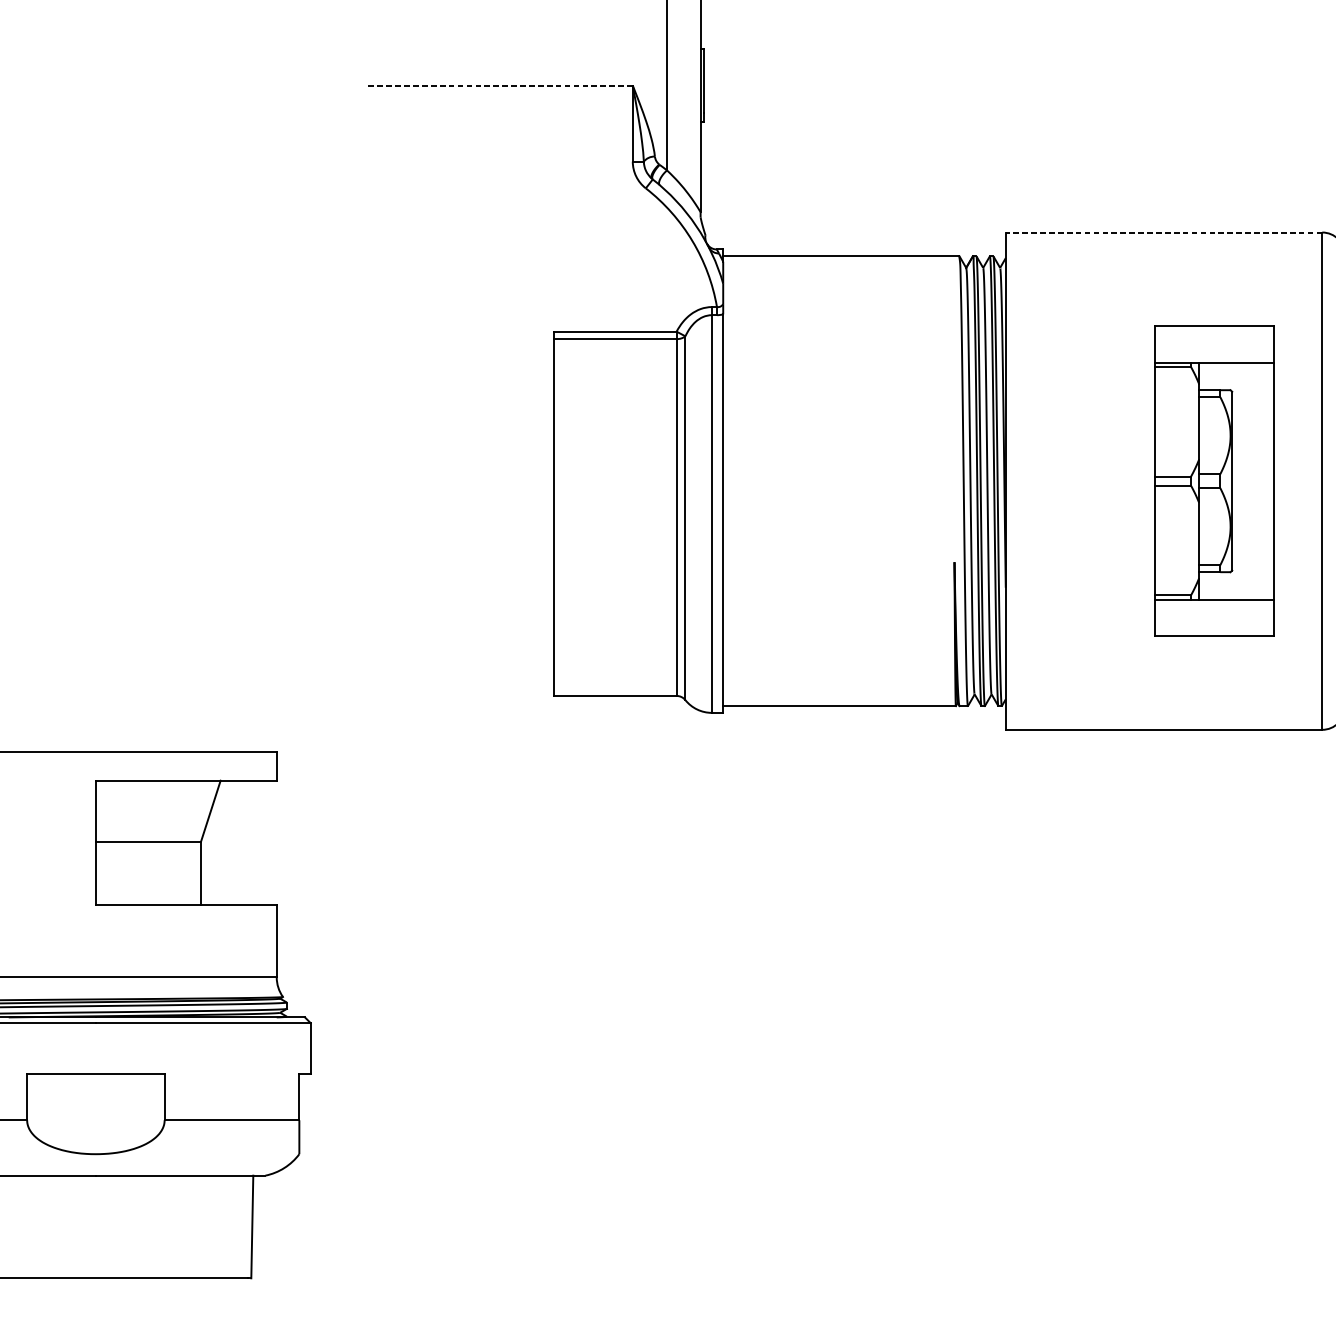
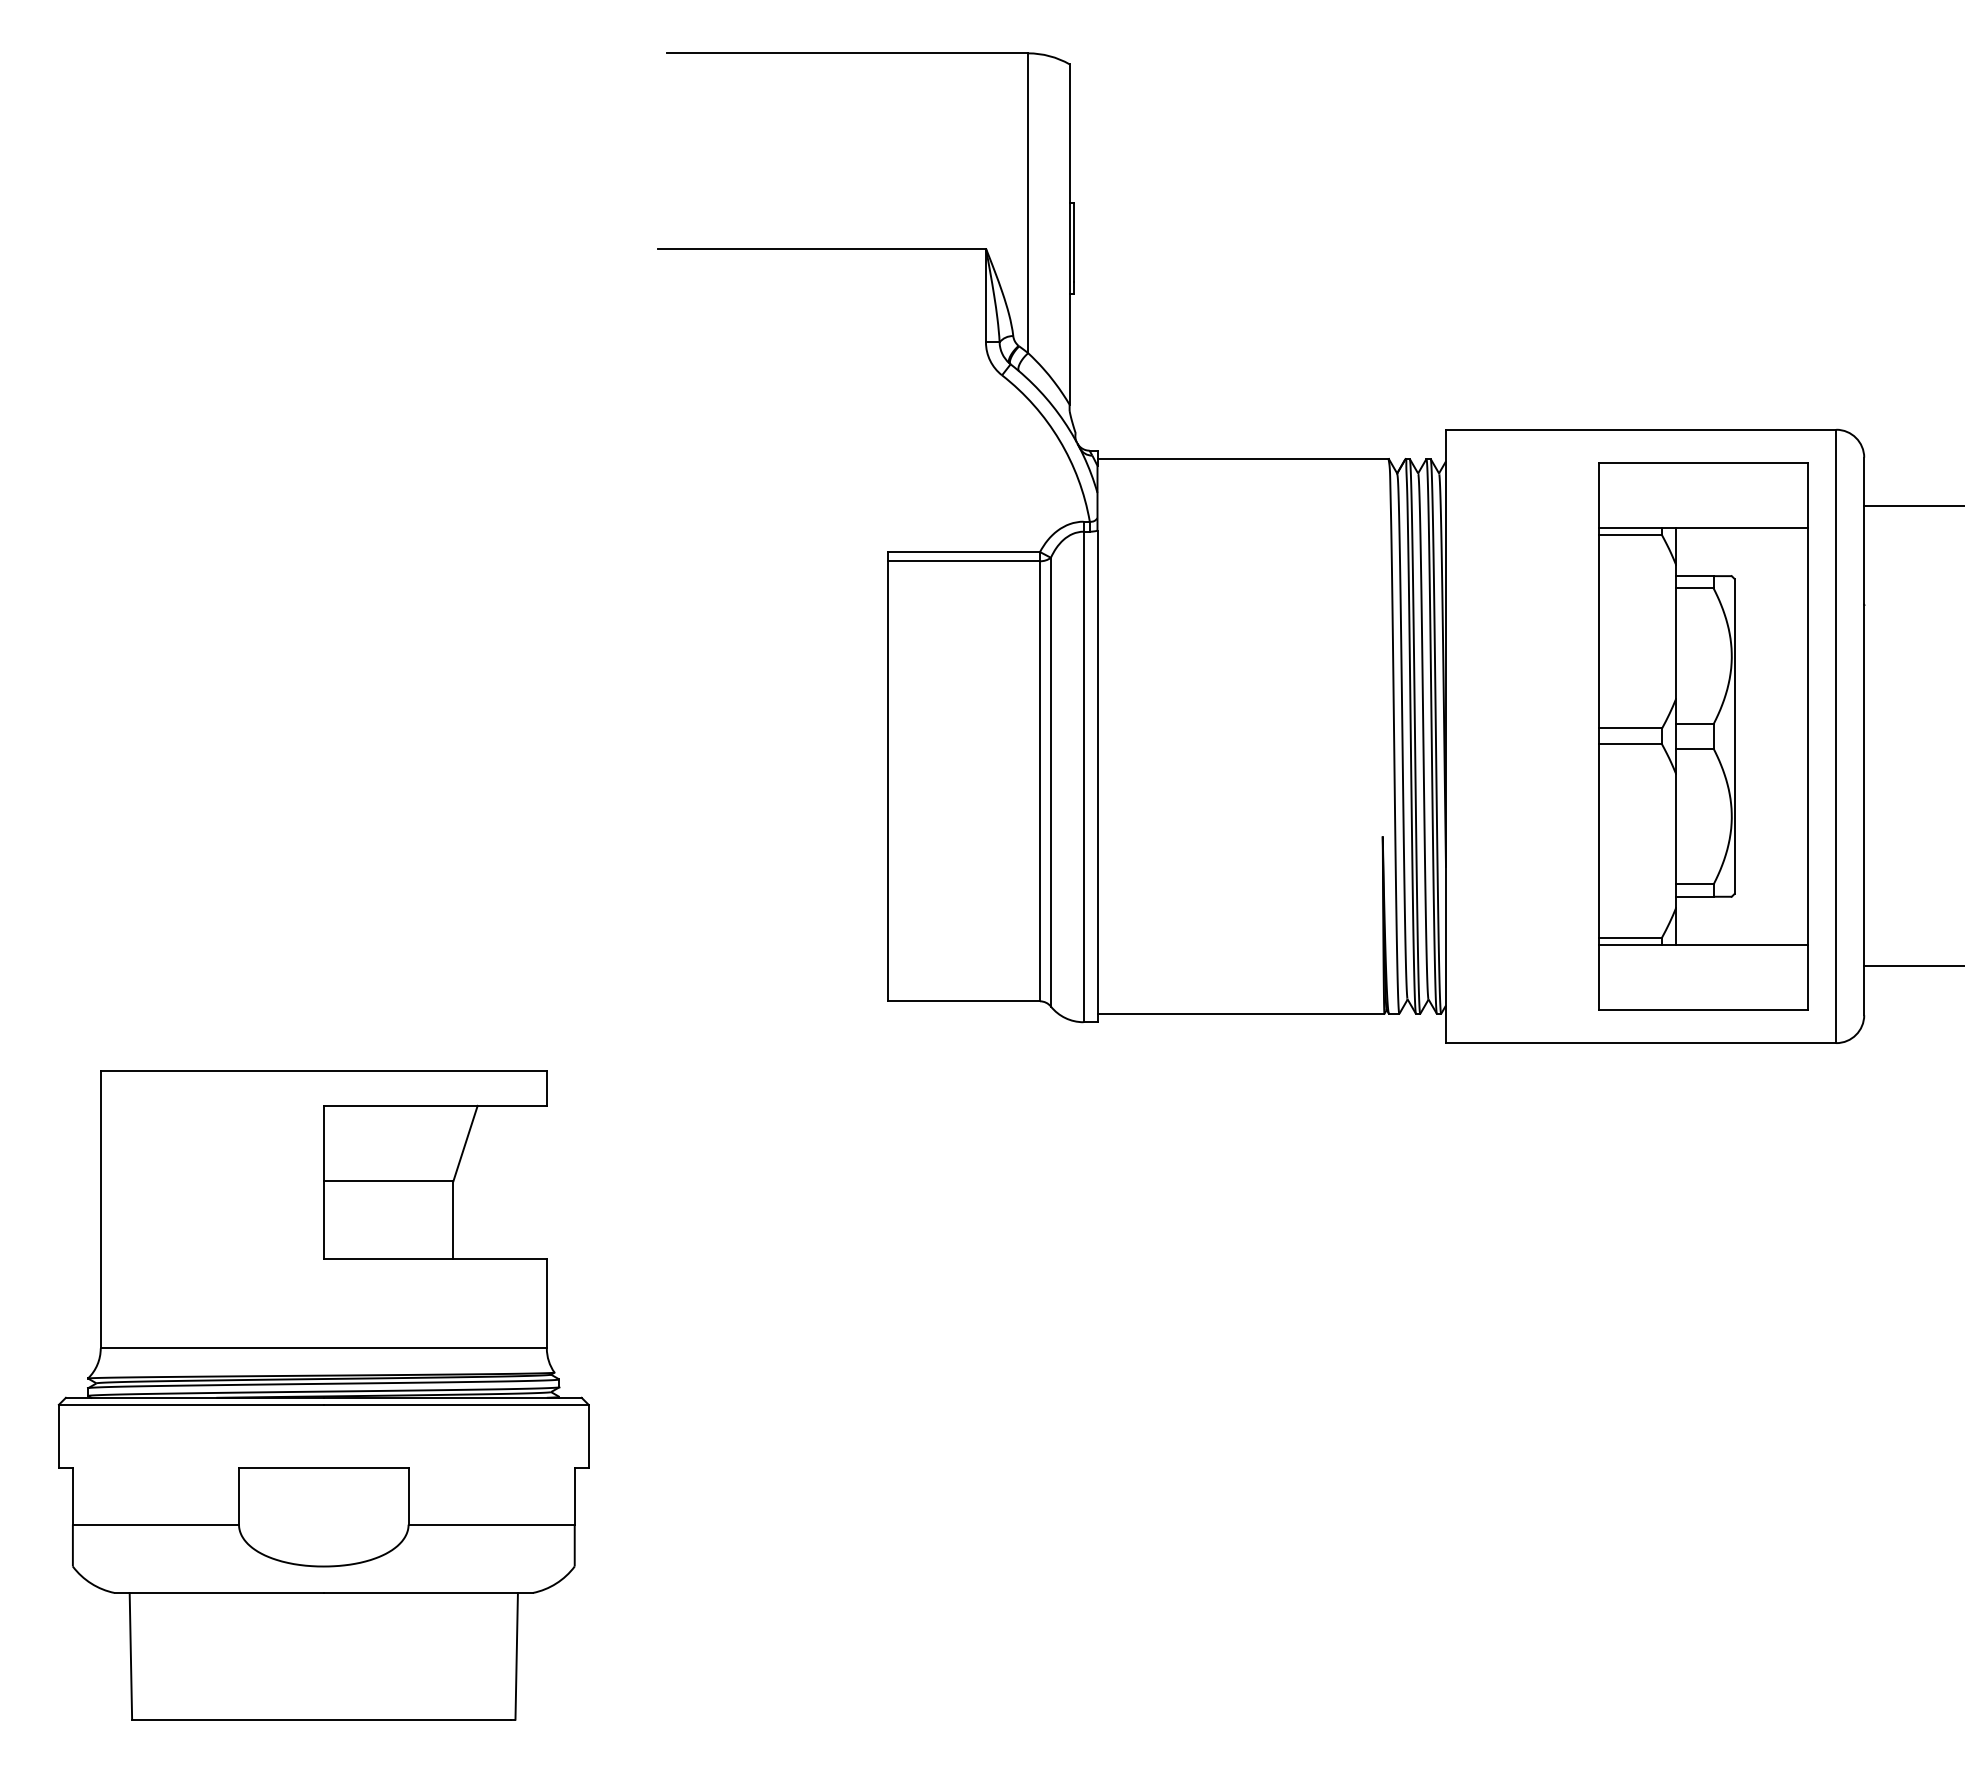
line: (500, 85) -> (822, 248), dashed -> solid
line: (1163, 232) -> (1640, 429), dashed -> solid
part: (1214, 481) -> (1703, 736), size x1.43

